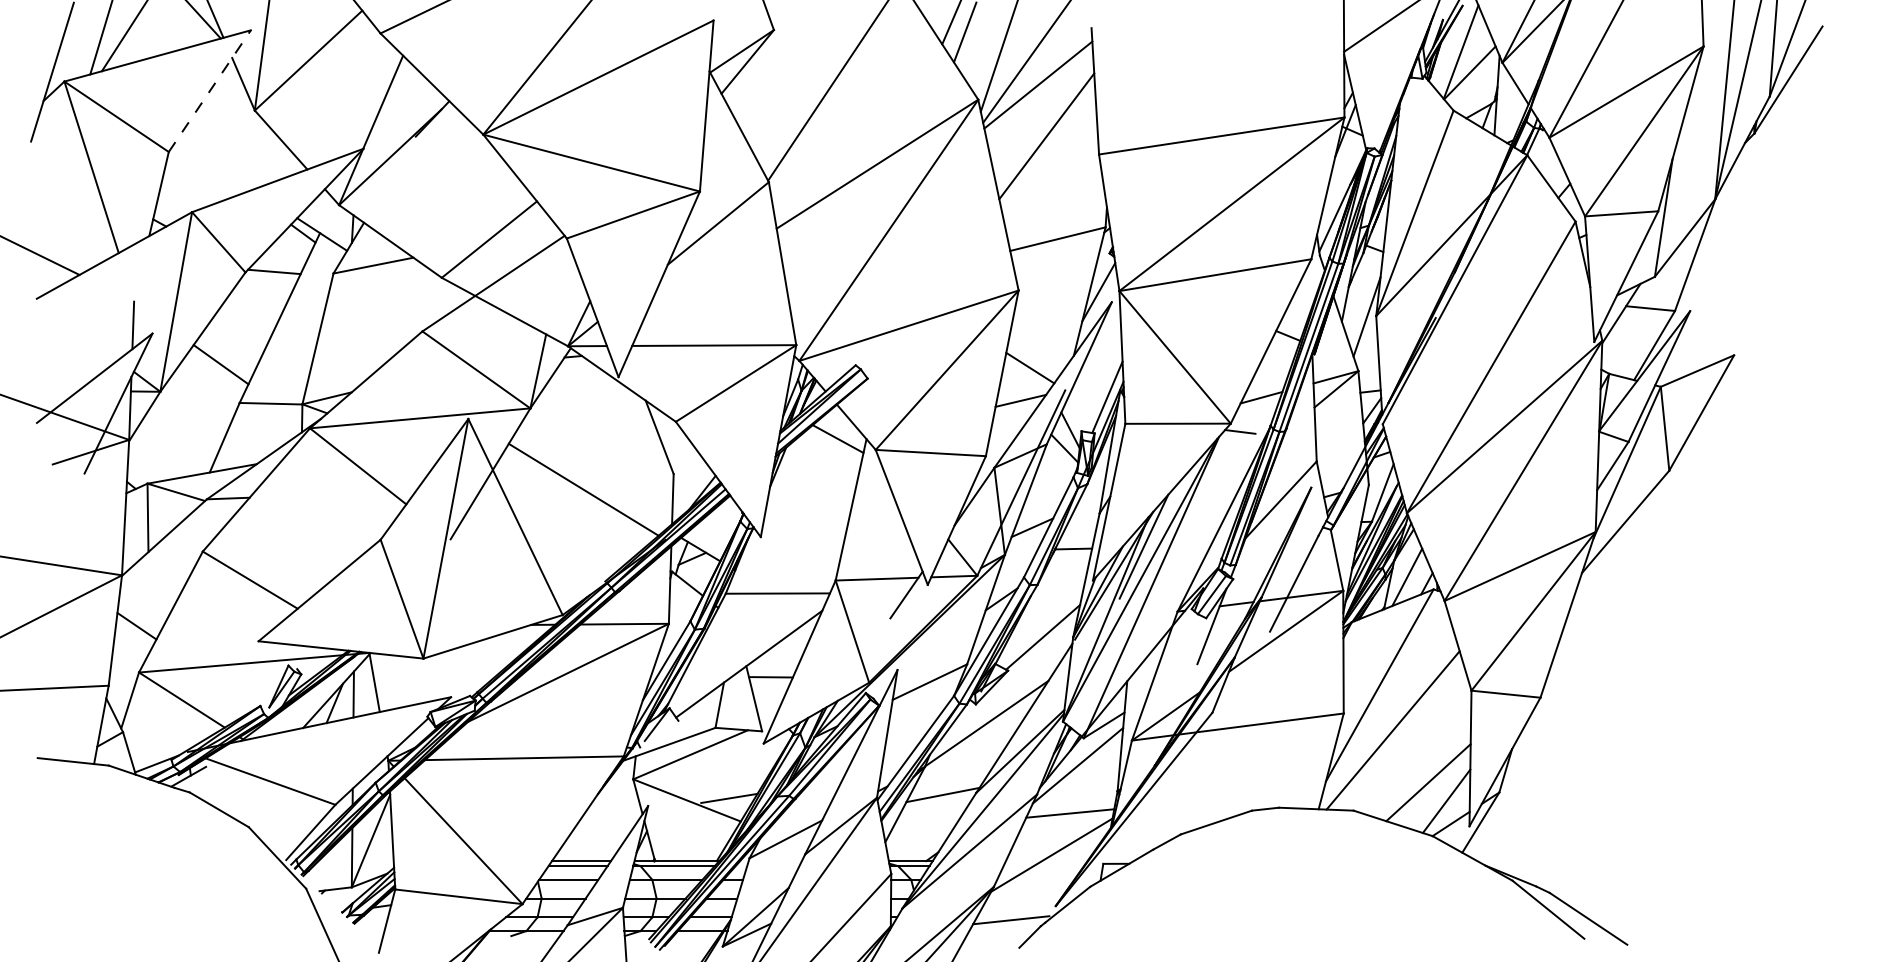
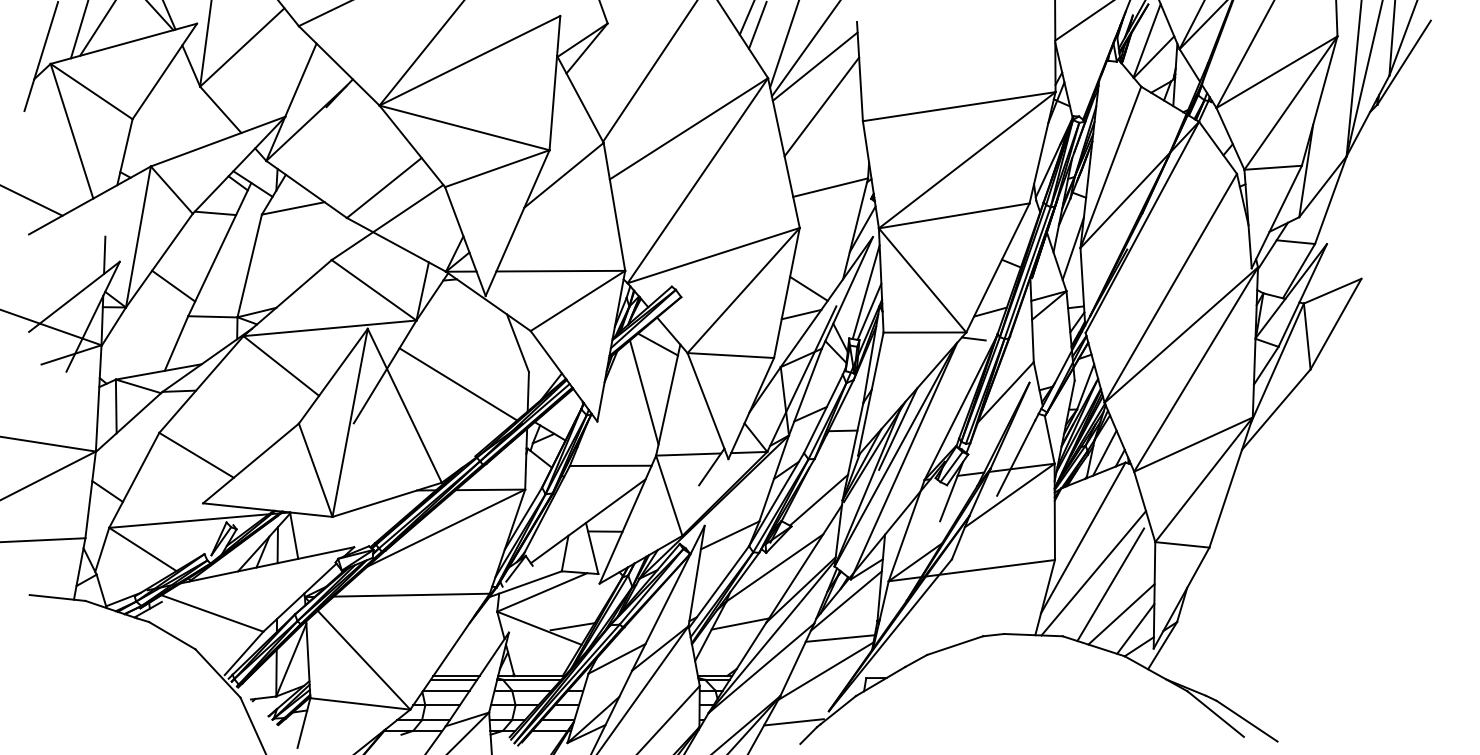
line: (209, 91) -> (164, 71), dashed -> solid
line: (1102, 372) -> (865, 292), added
line: (820, 500) -> (644, 392), added
line: (1414, 744) -> (1110, 584), added

